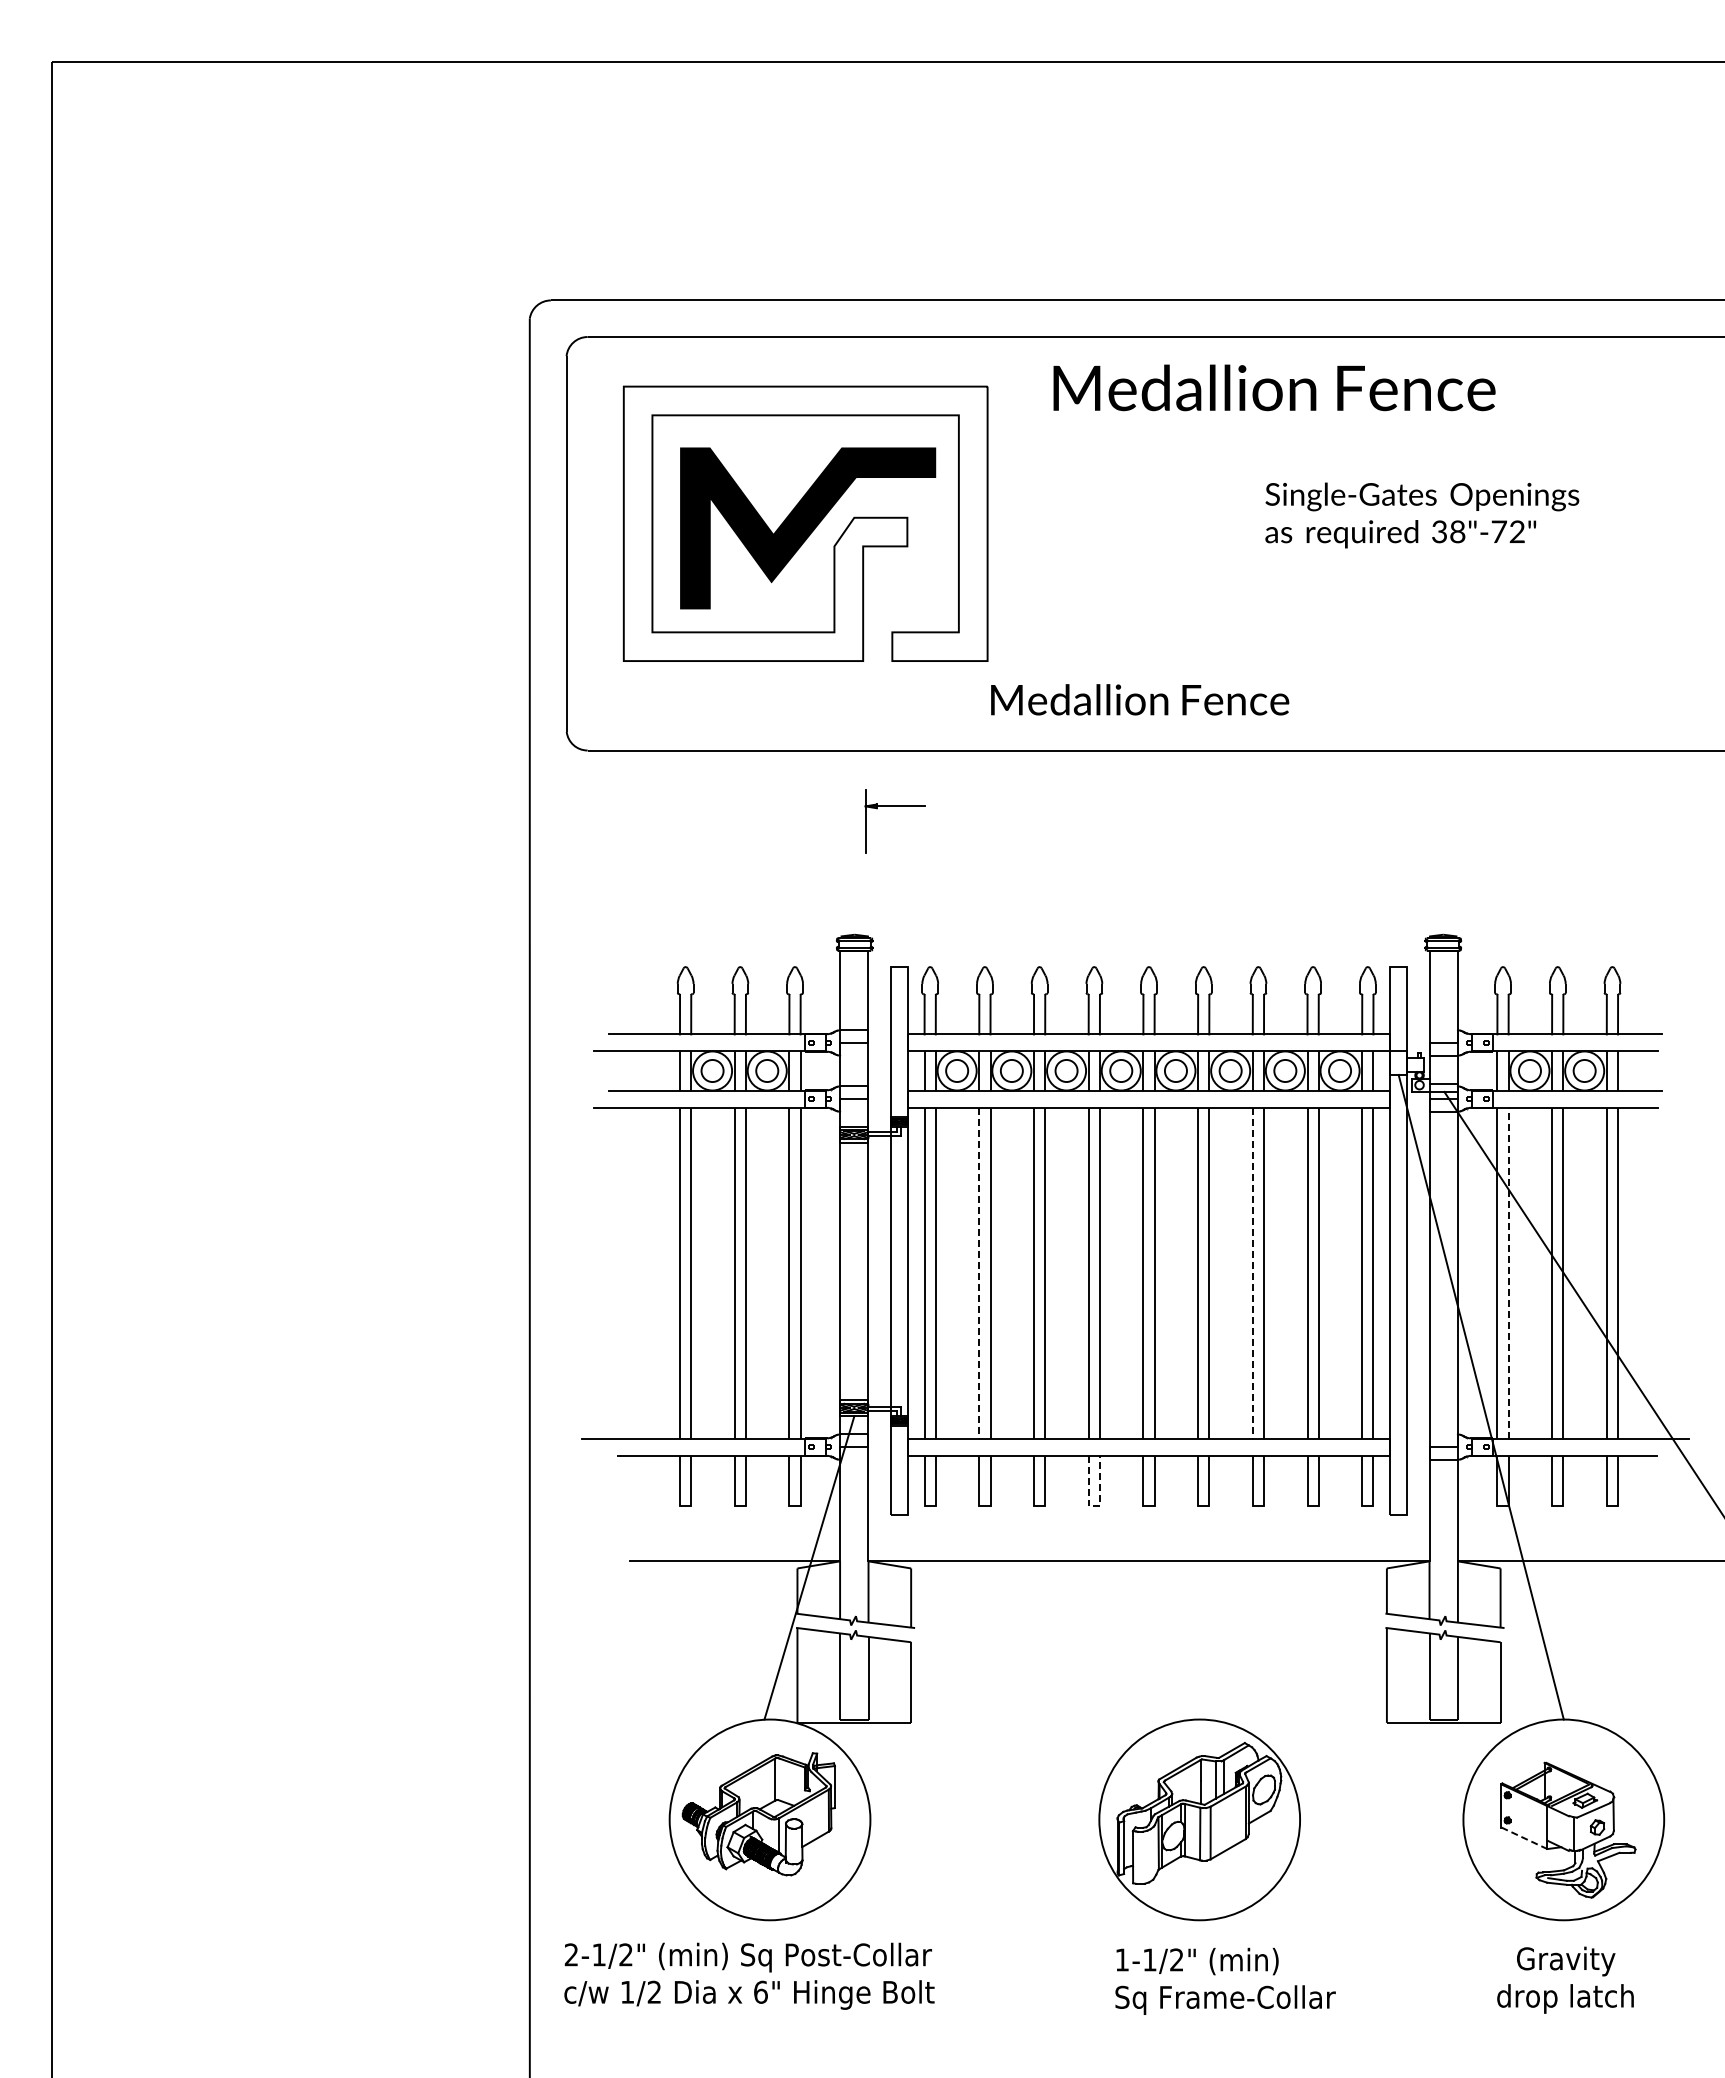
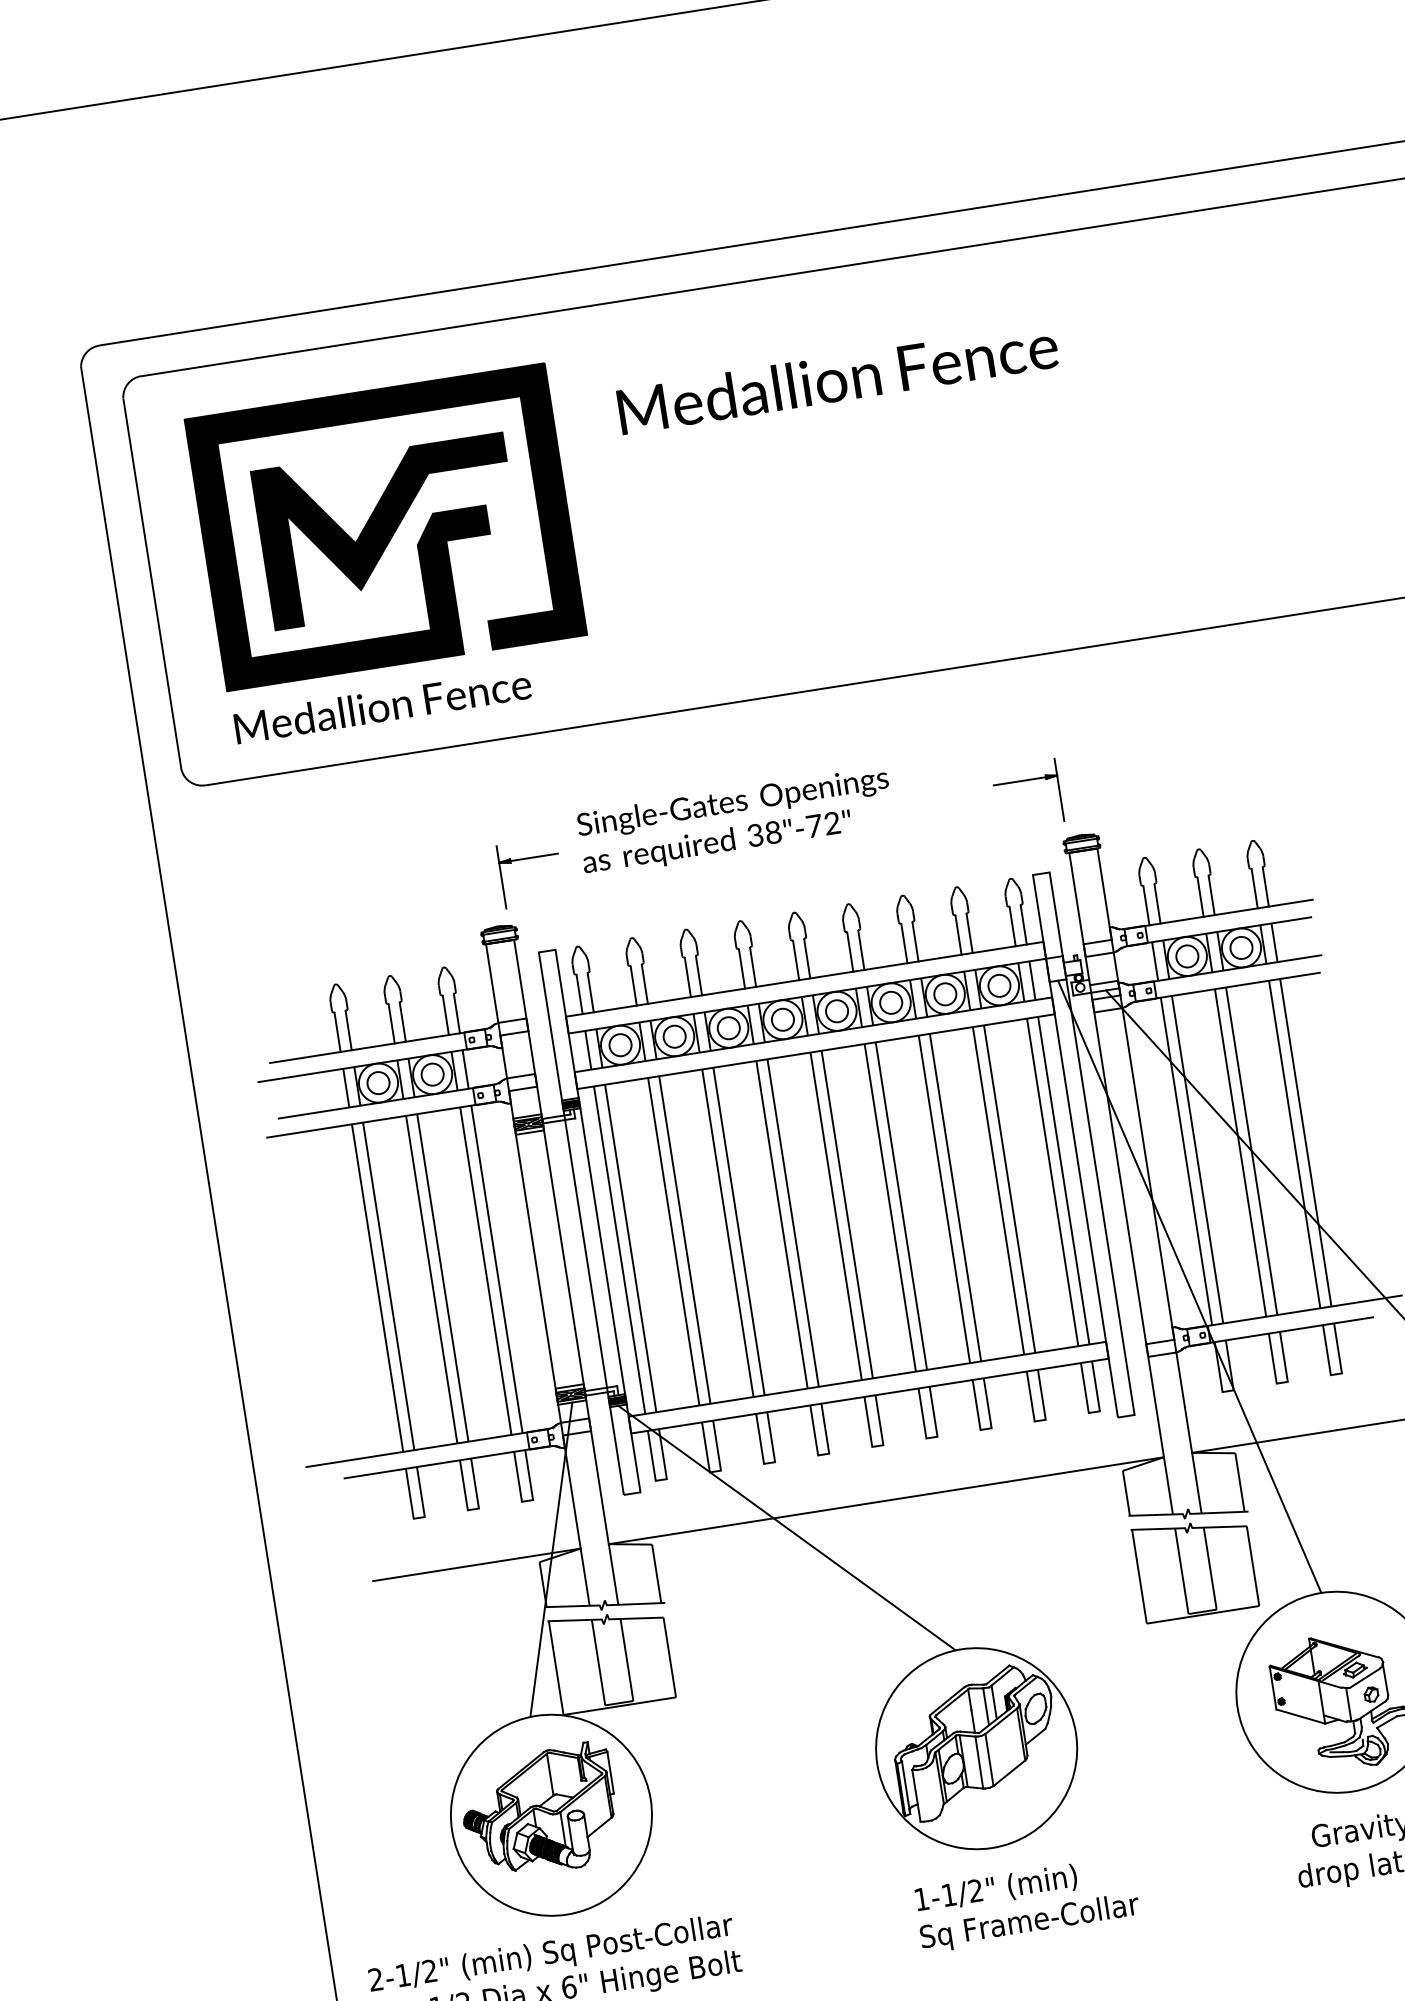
text: (1274, 387) -> (837, 378), moved
text: (1422, 515) -> (735, 821), moved
fill: (805, 523) -> (385, 526), added
text: (1140, 699) -> (383, 705), moved
part: (894, 806) -> (527, 858), moved
part: (1397, 872) -> (1025, 780), added
line: (979, 1273) -> (674, 1242), dashed -> solid
line: (1252, 1273) -> (944, 1199), dashed -> solid
line: (1508, 1273) -> (1197, 1160), dashed -> solid
line: (1094, 1506) -> (823, 1454), dashed -> solid
line: (1046, 1572) -> (786, 1527), added
line: (1524, 1838) -> (1300, 1716), dashed -> solid

